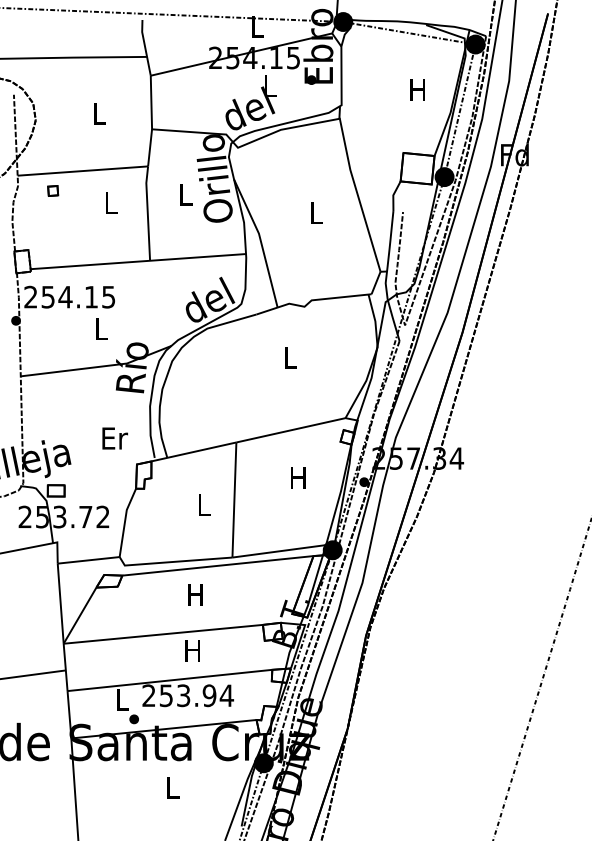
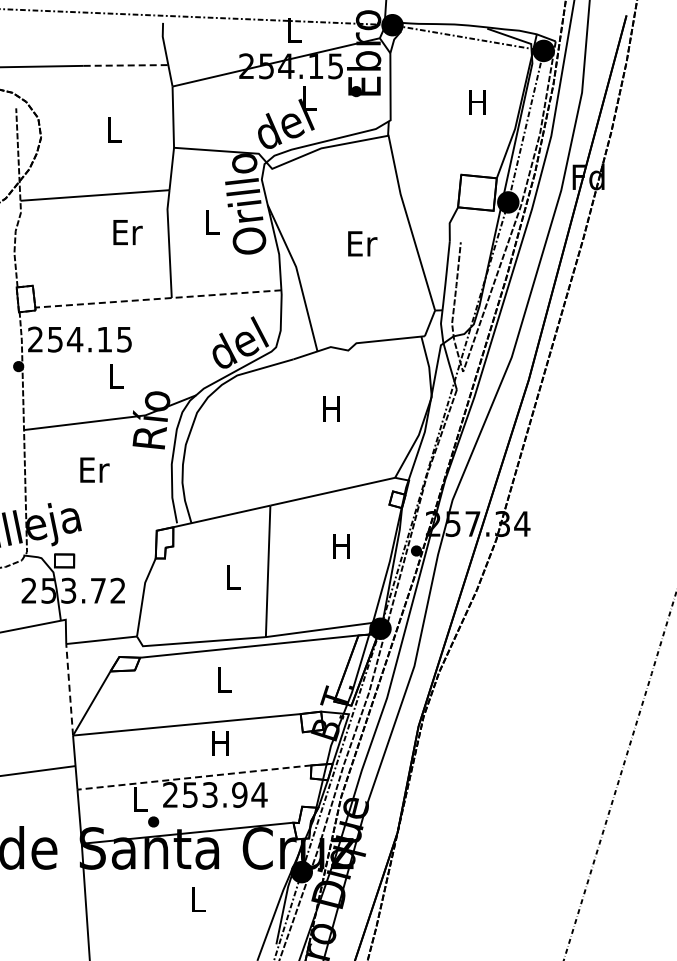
line: (110, 57) -> (126, 65), solid -> dashed
part: (52, 190) -> (60, 217), removed
text: (111, 203) -> (127, 232), L -> Er
text: (317, 213) -> (362, 243), L -> Er
line: (137, 261) -> (157, 298), solid -> dashed
text: (289, 357) -> (331, 408), L -> H
text: (114, 438) -> (94, 469), moved
text: (195, 594) -> (223, 679), H -> L
line: (60, 603) -> (69, 689), solid -> dashed
line: (169, 680) -> (194, 777), solid -> dashed

